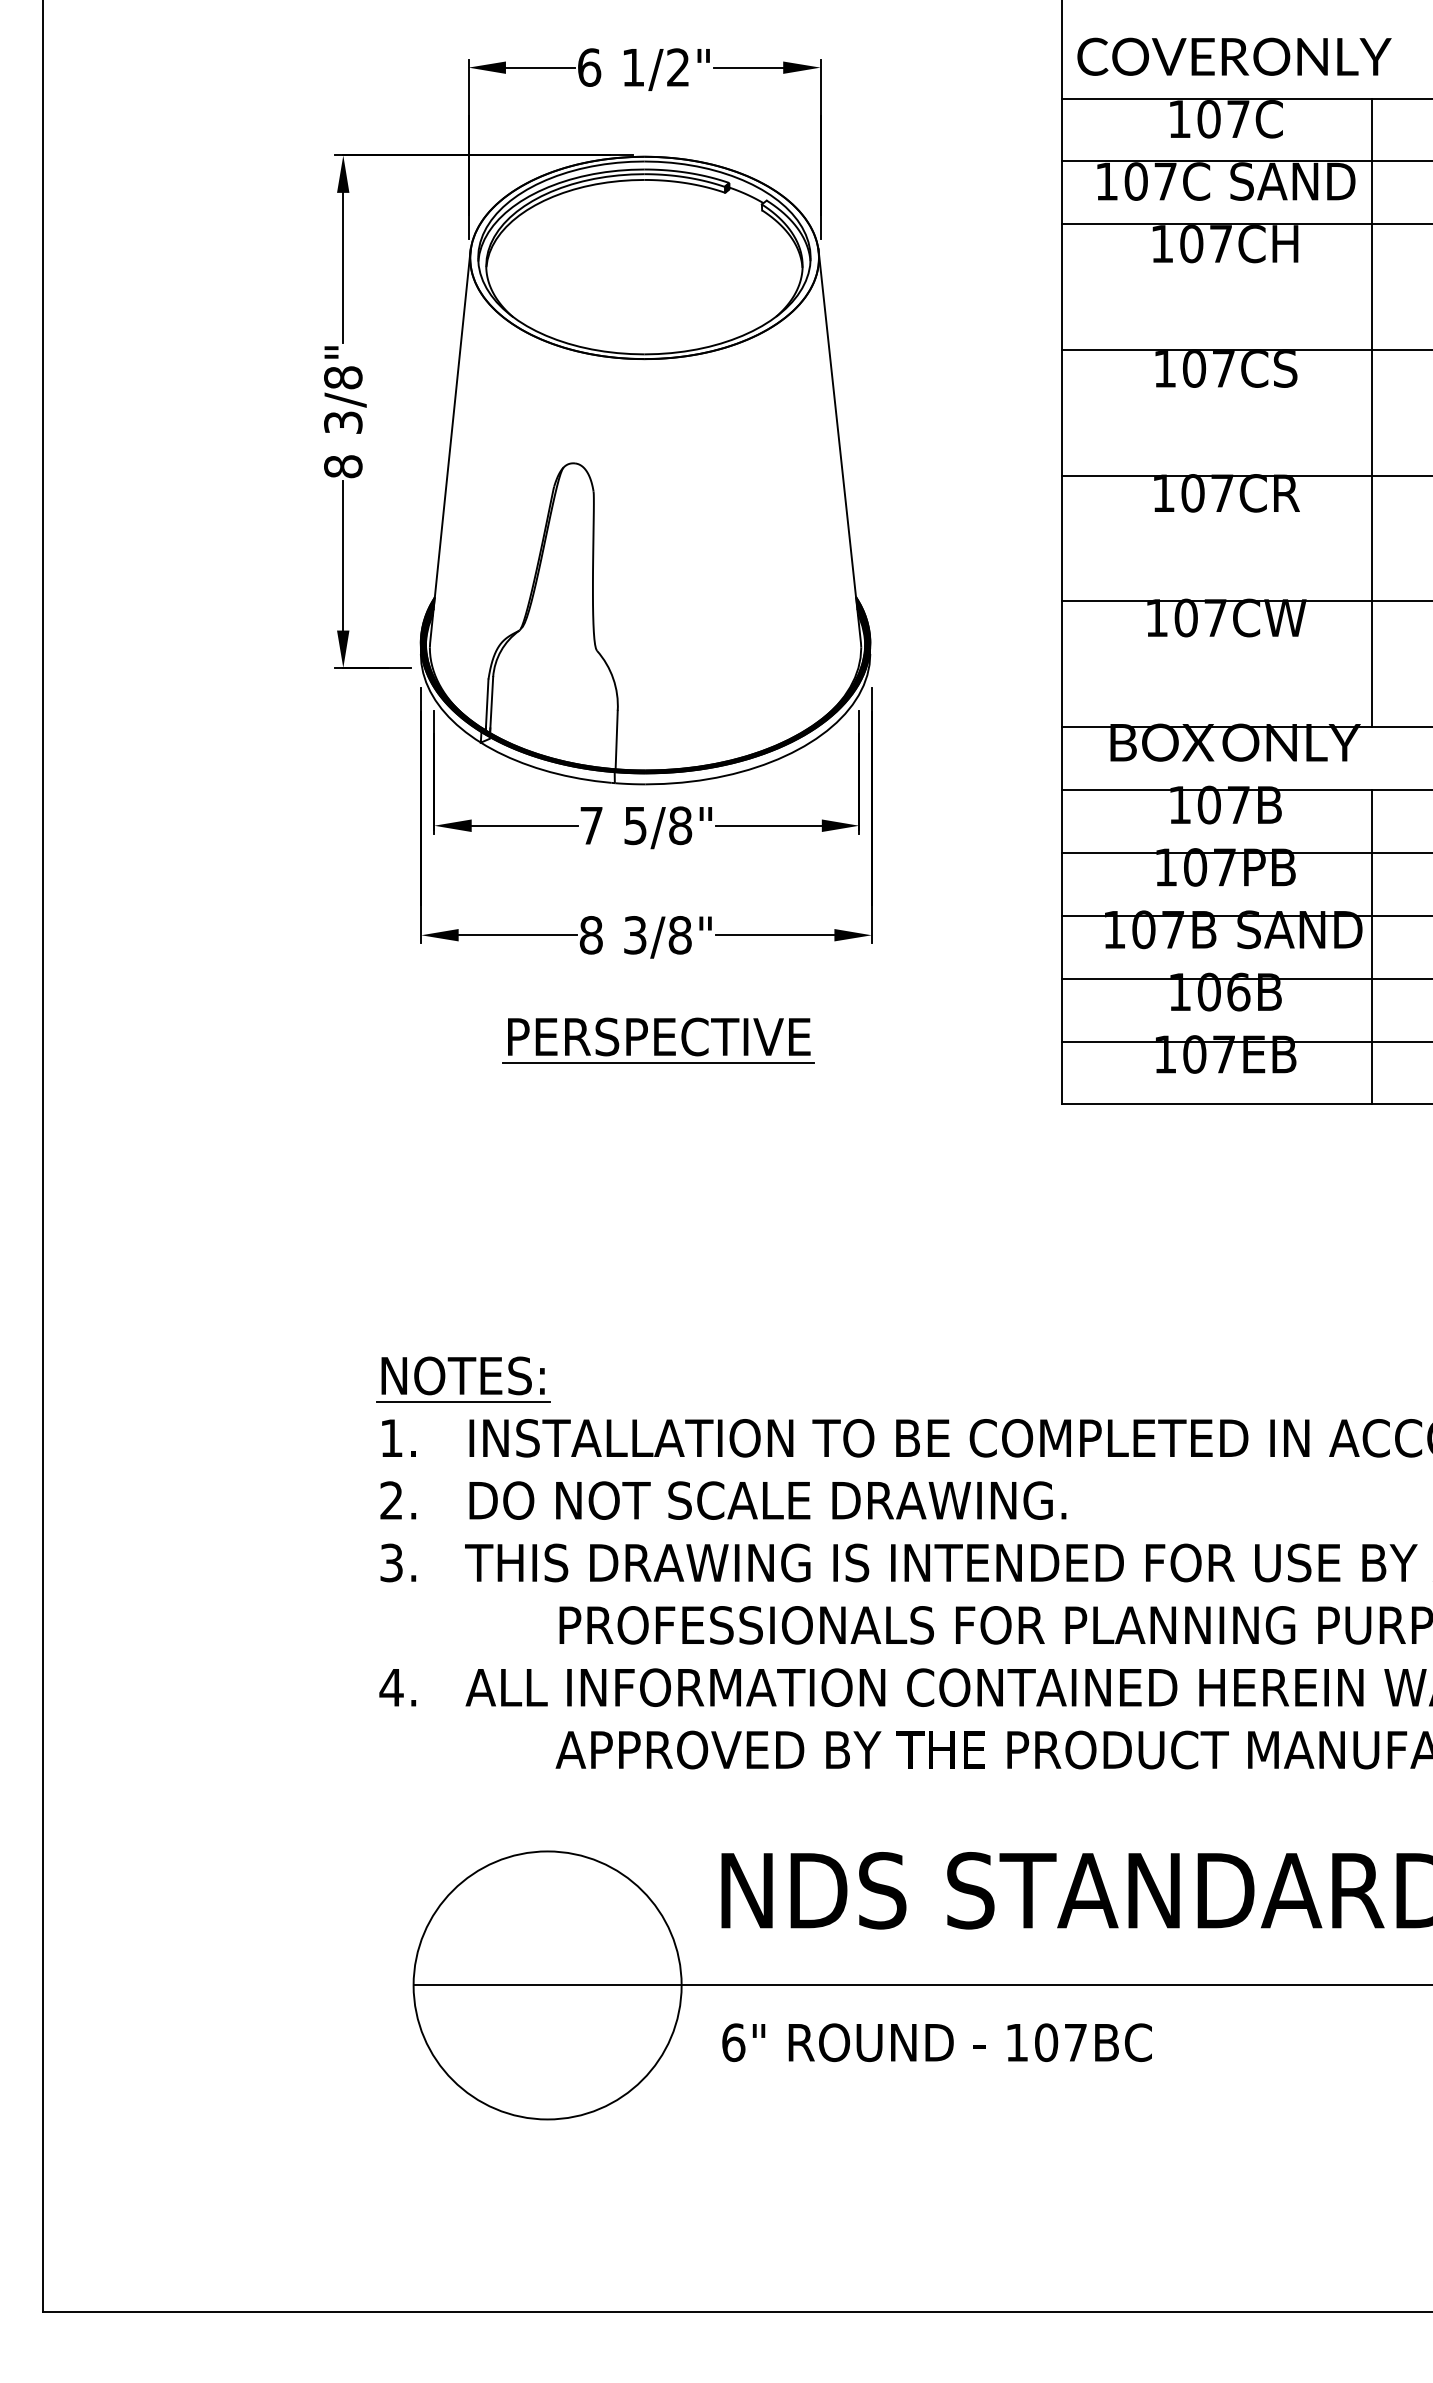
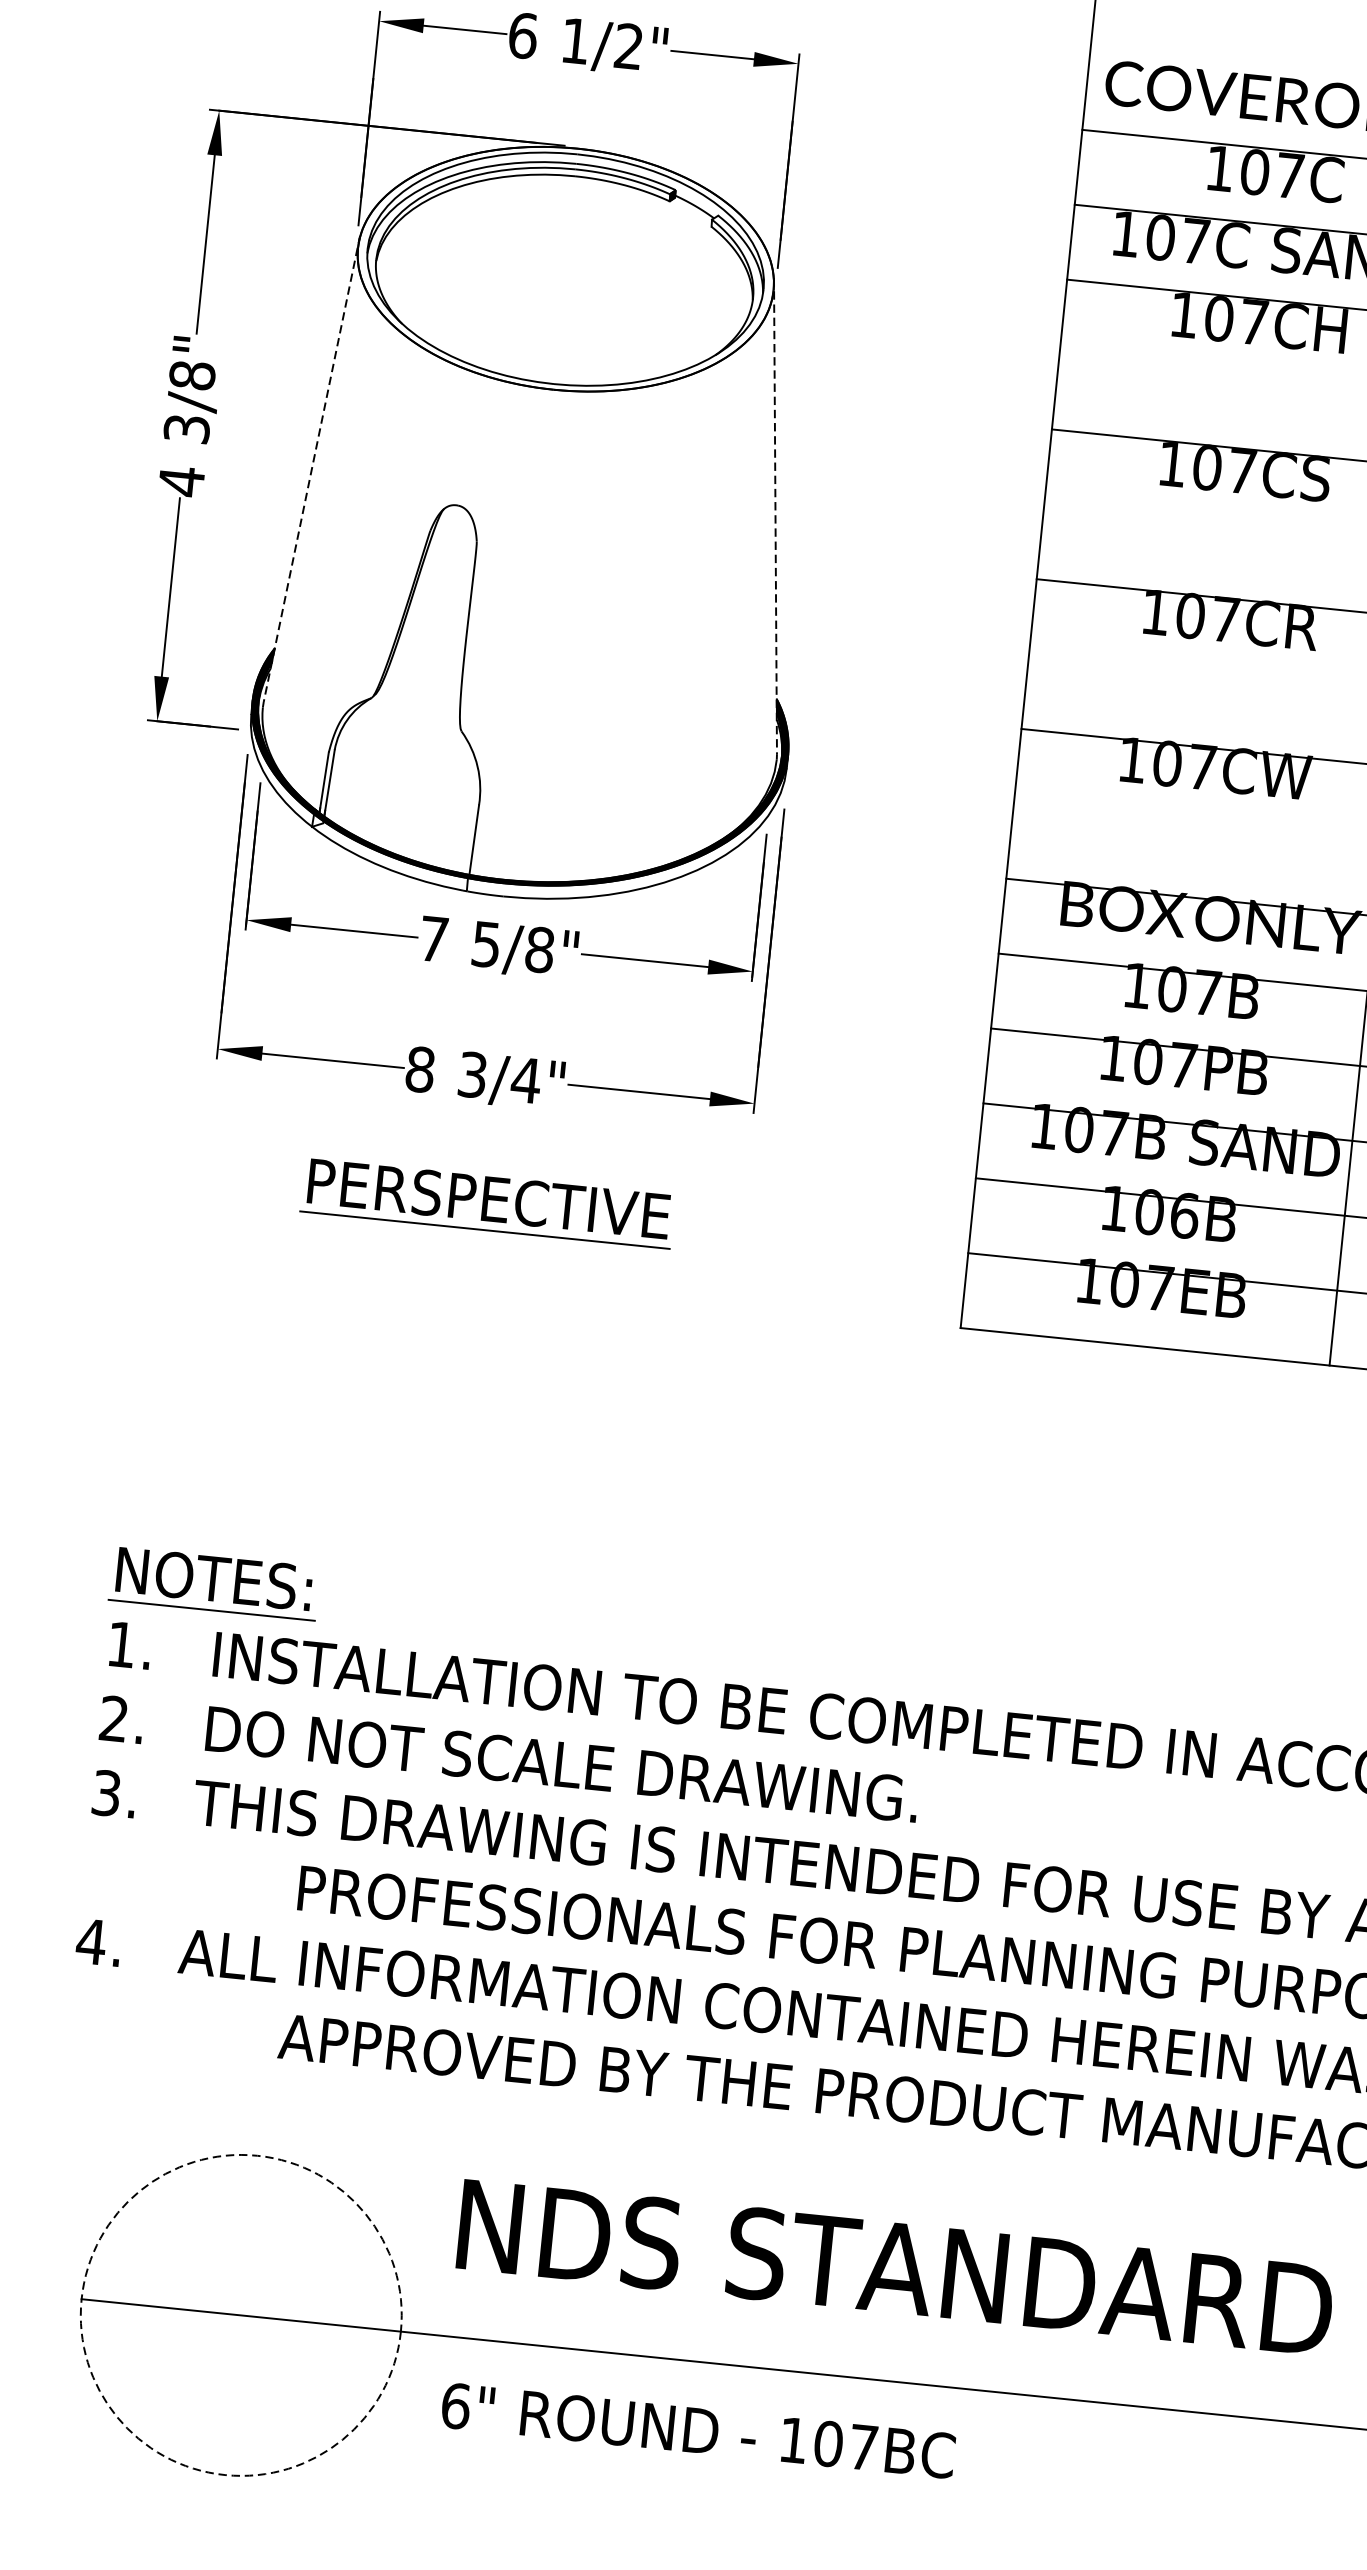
line: (450, 448) -> (311, 472), solid -> dashed
line: (839, 448) -> (774, 519), solid -> dashed
text: (343, 466) -> (181, 481), 8 -> 4
text: (679, 935) -> (525, 1080), 3/8" -> 3/4"
circle: (547, 1985) -> (241, 2315), solid -> dashed

